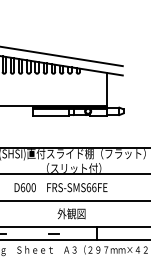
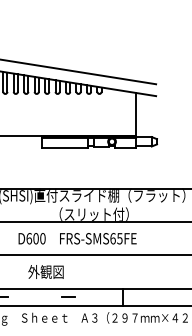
text: (93, 187) -> (119, 238), FRS-SMS66FE -> FRS-SMS65FE
text: (71, 213) -> (45, 271), moved

